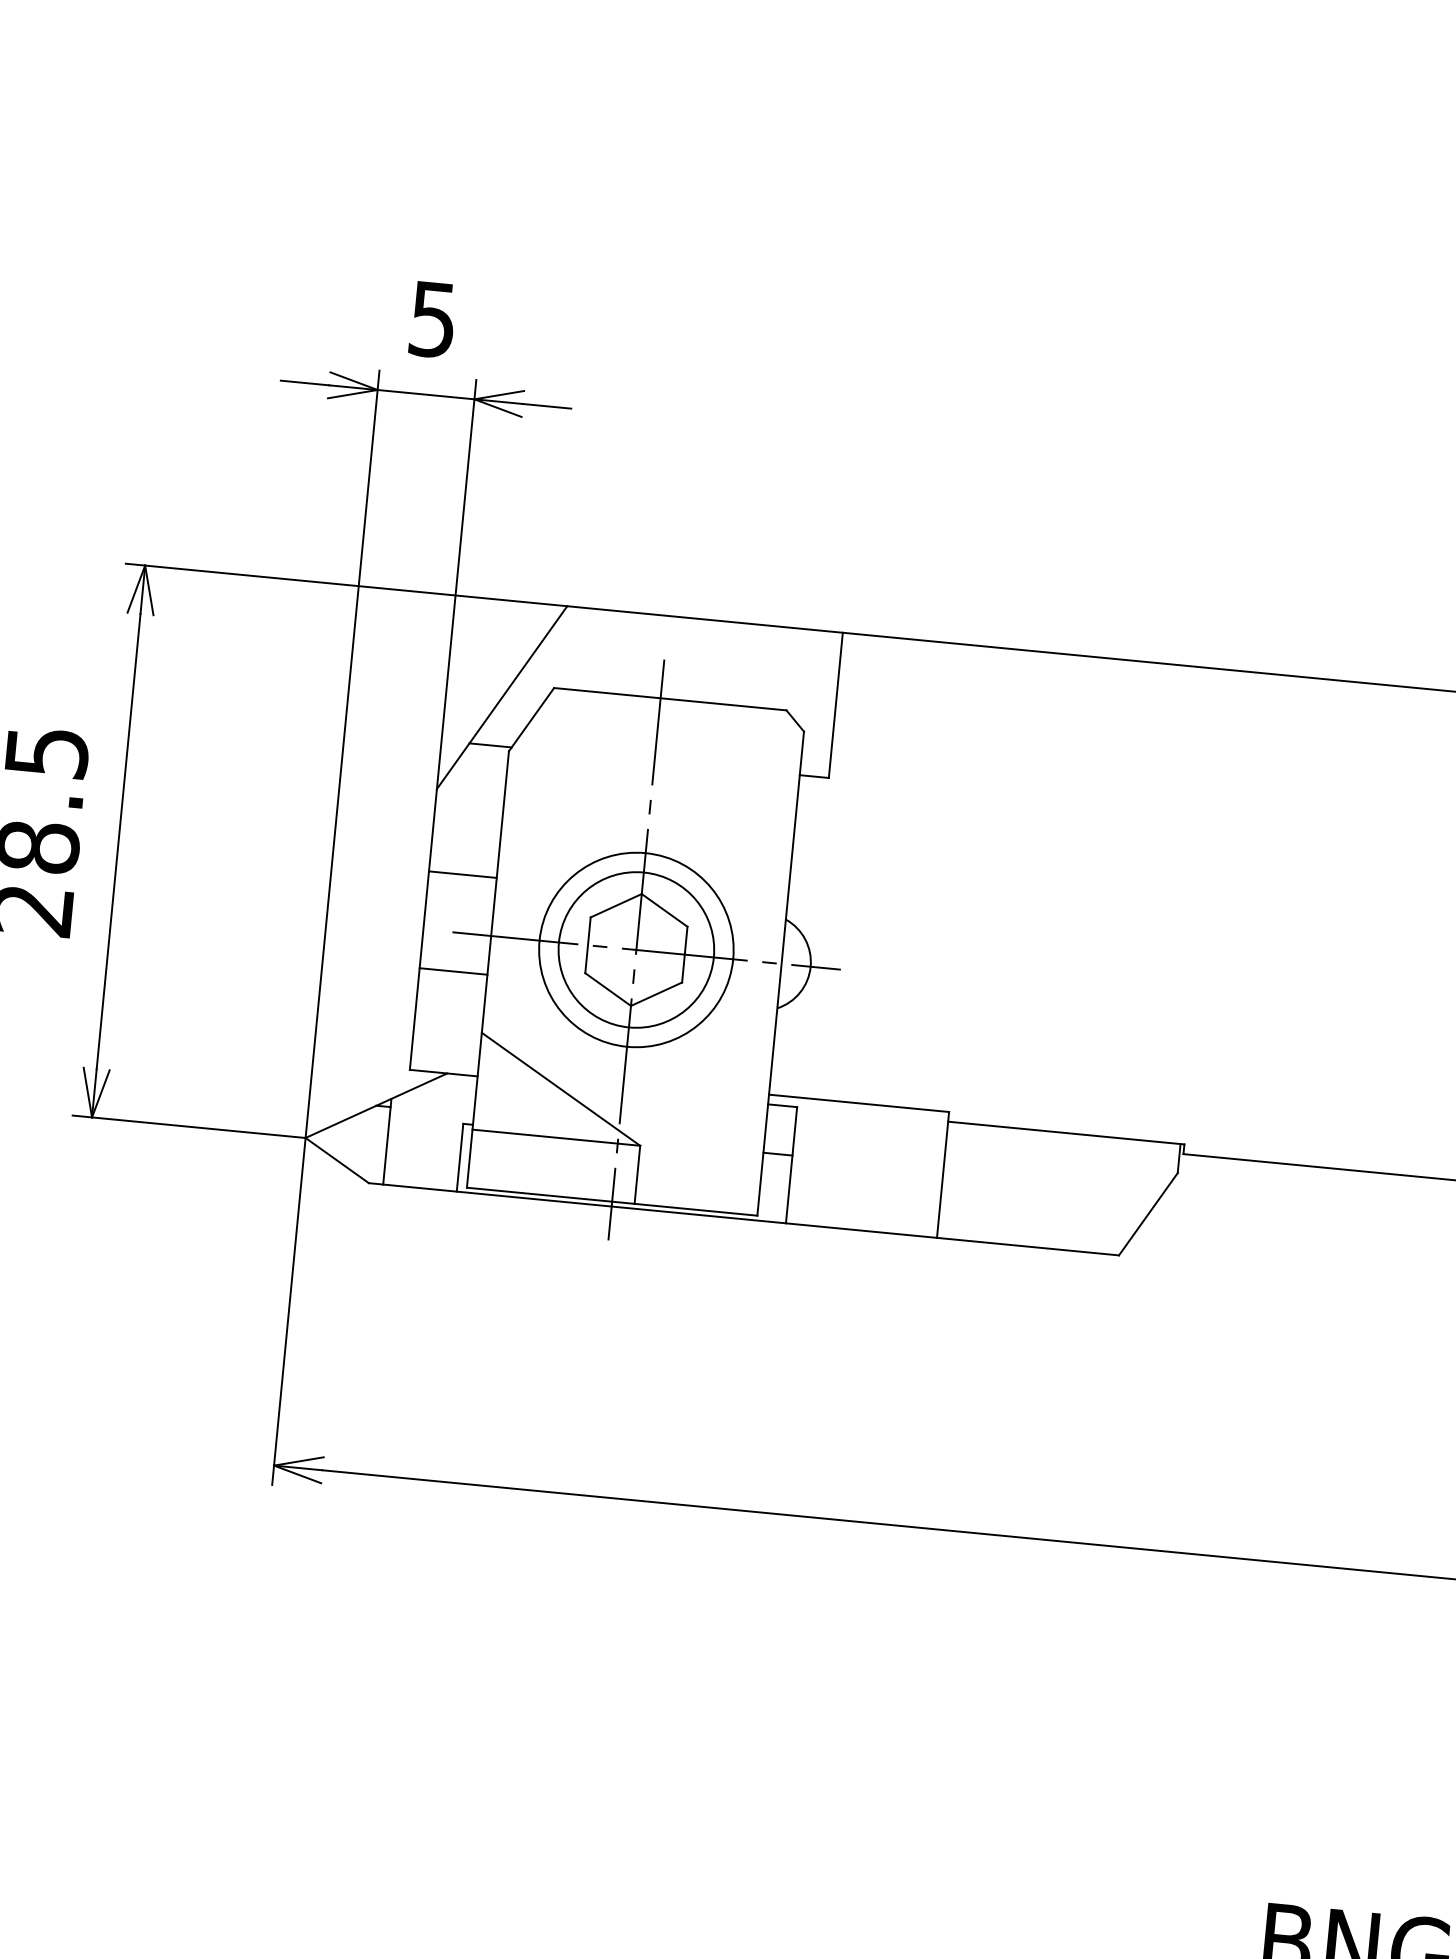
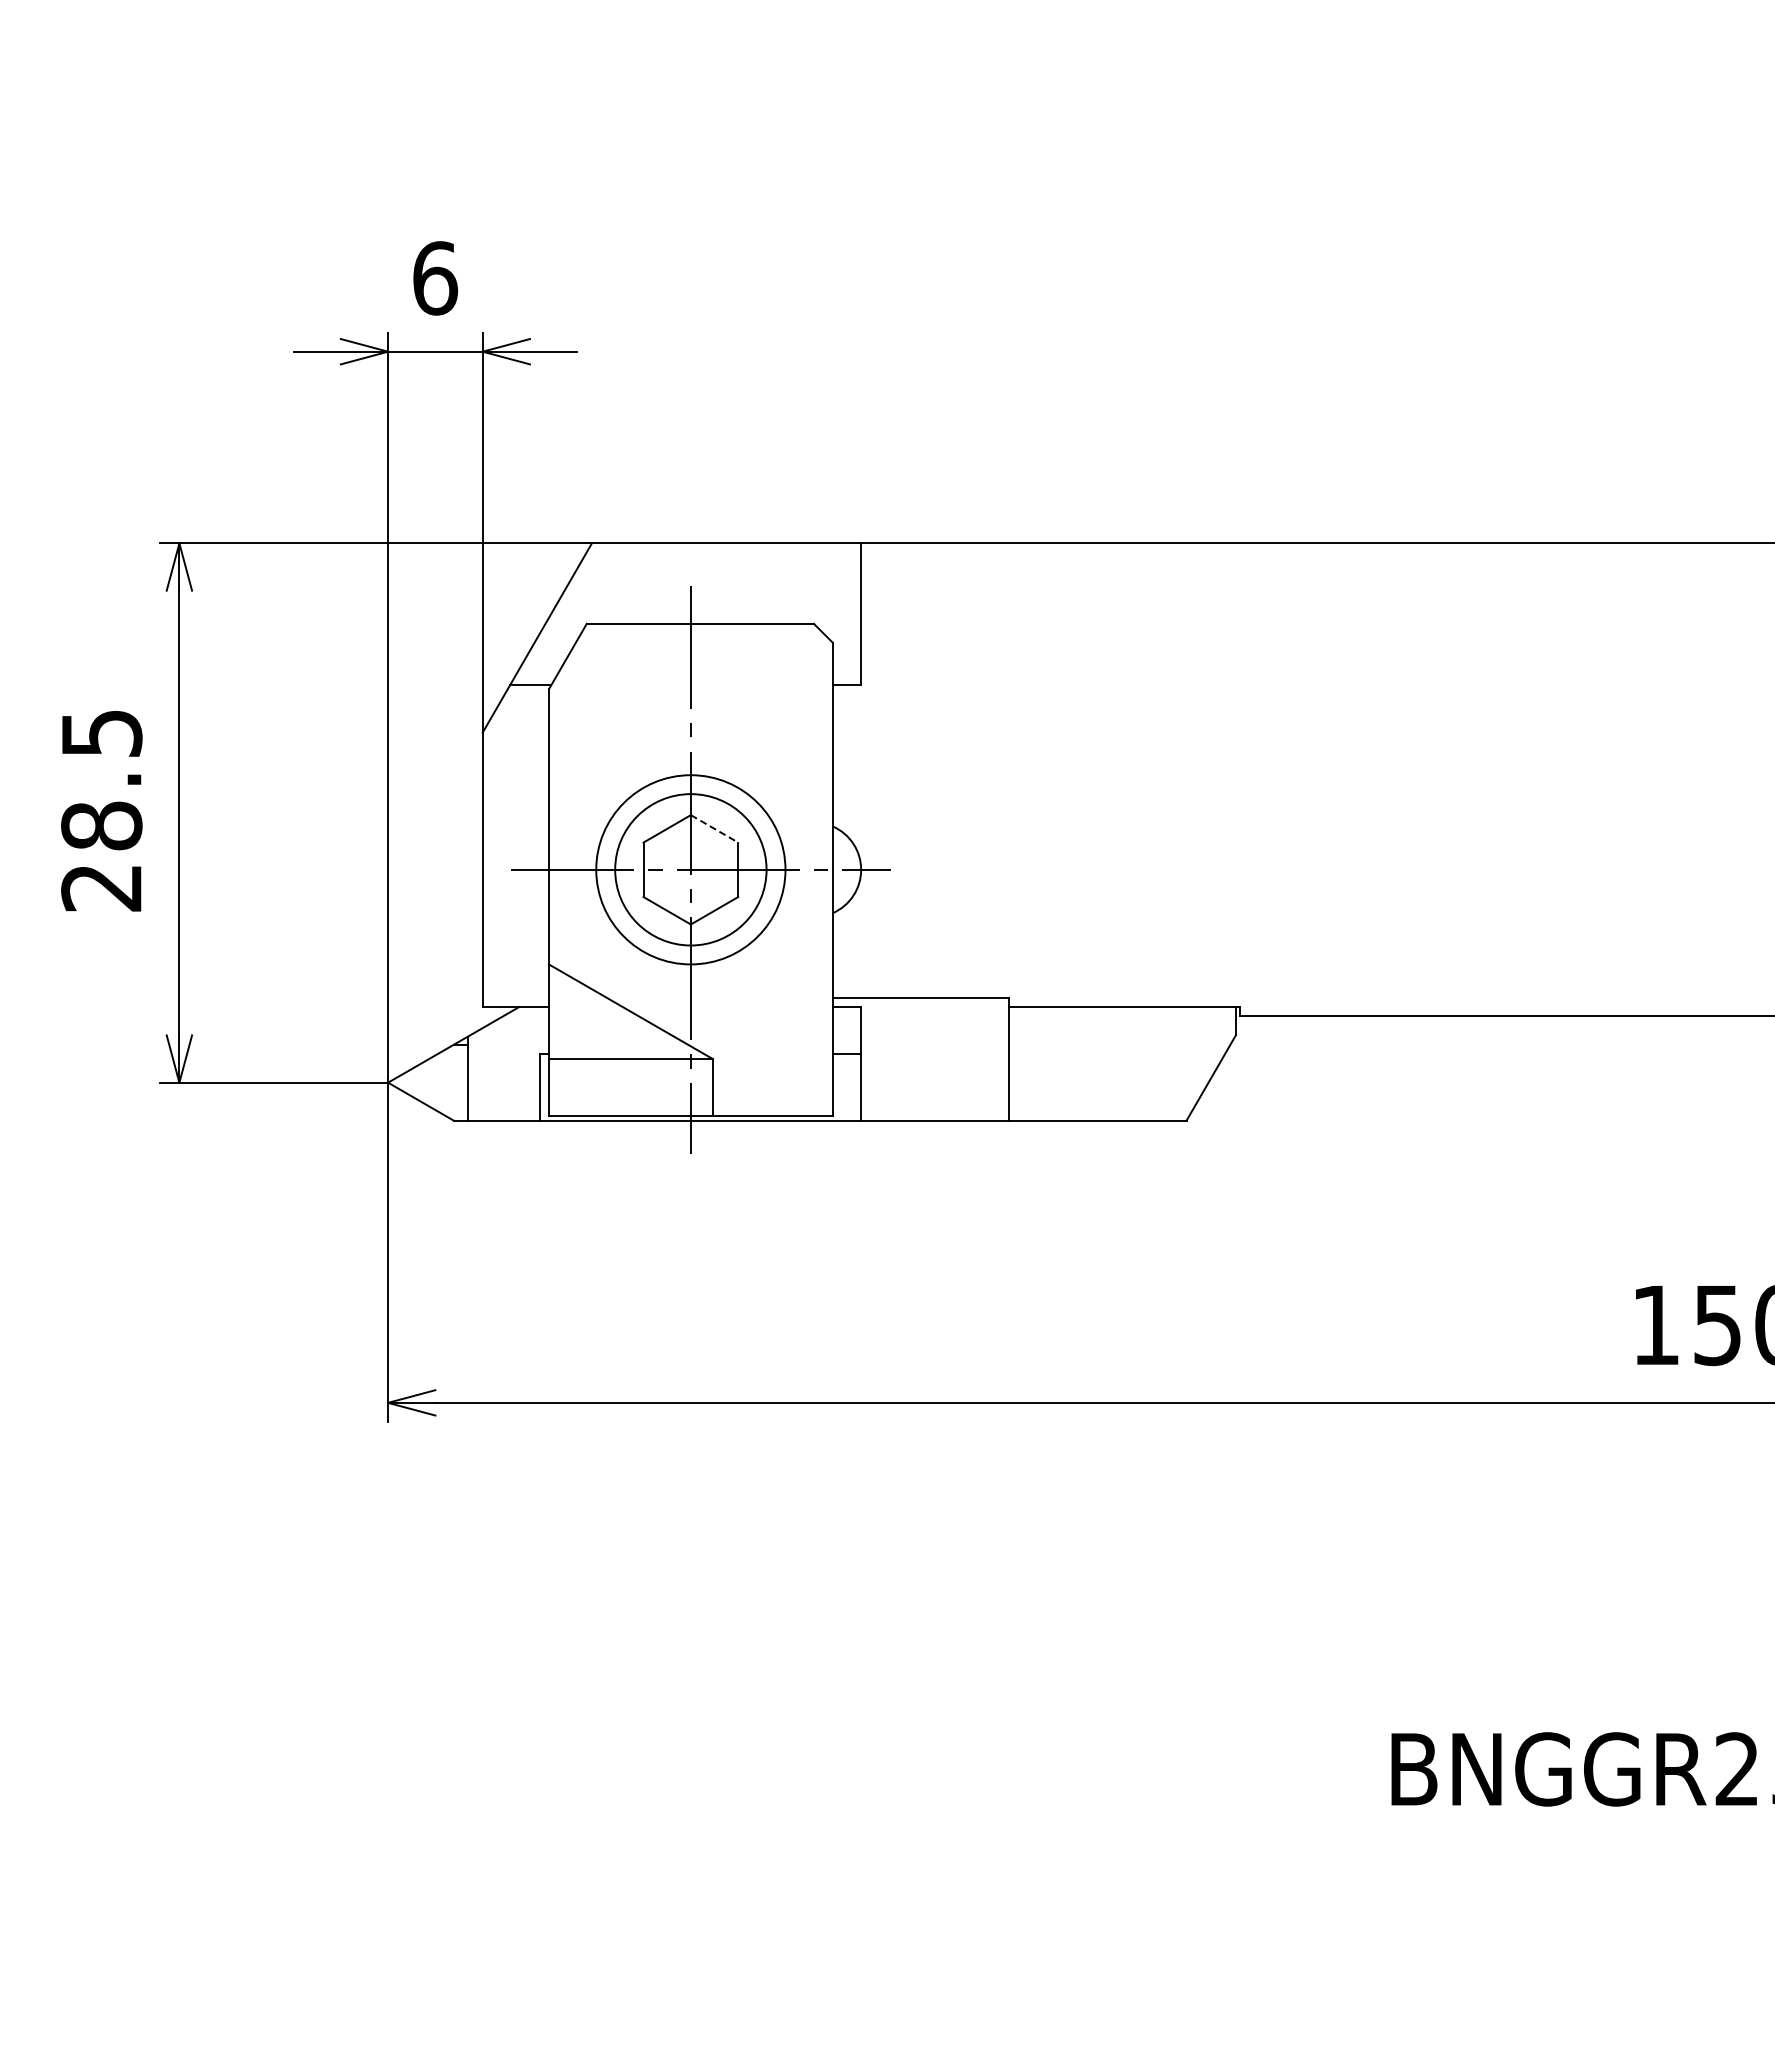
text: (433, 319) -> (435, 278), 5 -> 6
line: (462, 875) -> (515, 813), removed
line: (664, 911) -> (714, 829), solid -> dashed
line: (453, 971) -> (515, 907), removed

